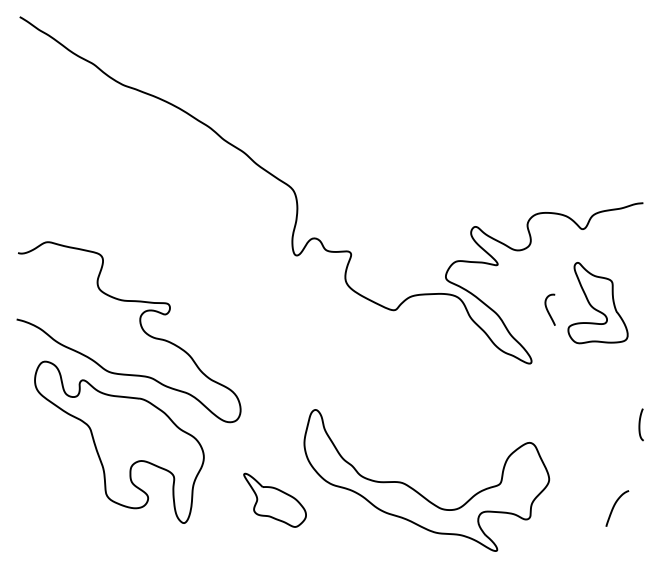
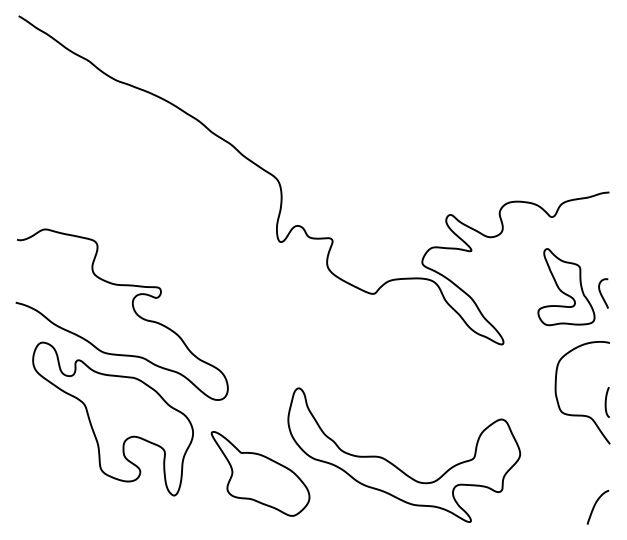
curve: (548, 309) -> (601, 293), moved
curve: (614, 437) -> (582, 414), added
part: (274, 500) -> (259, 474), size x1.67
curve: (614, 507) -> (595, 506), moved

